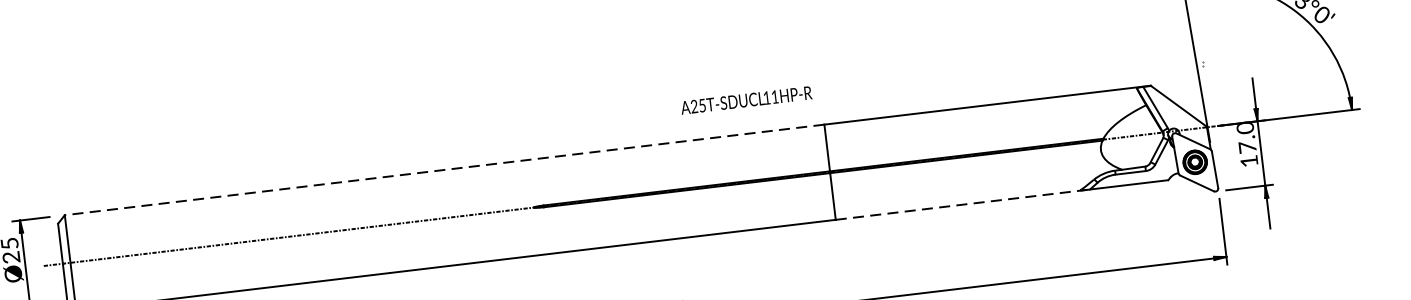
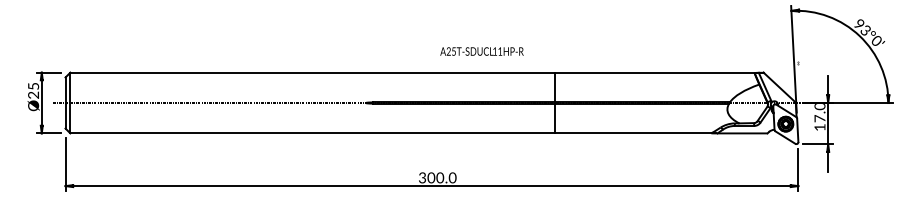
text: (745, 100) -> (481, 51), moved
line: (444, 169) -> (312, 72), dashed -> solid
line: (962, 204) -> (636, 133), dashed -> solid

